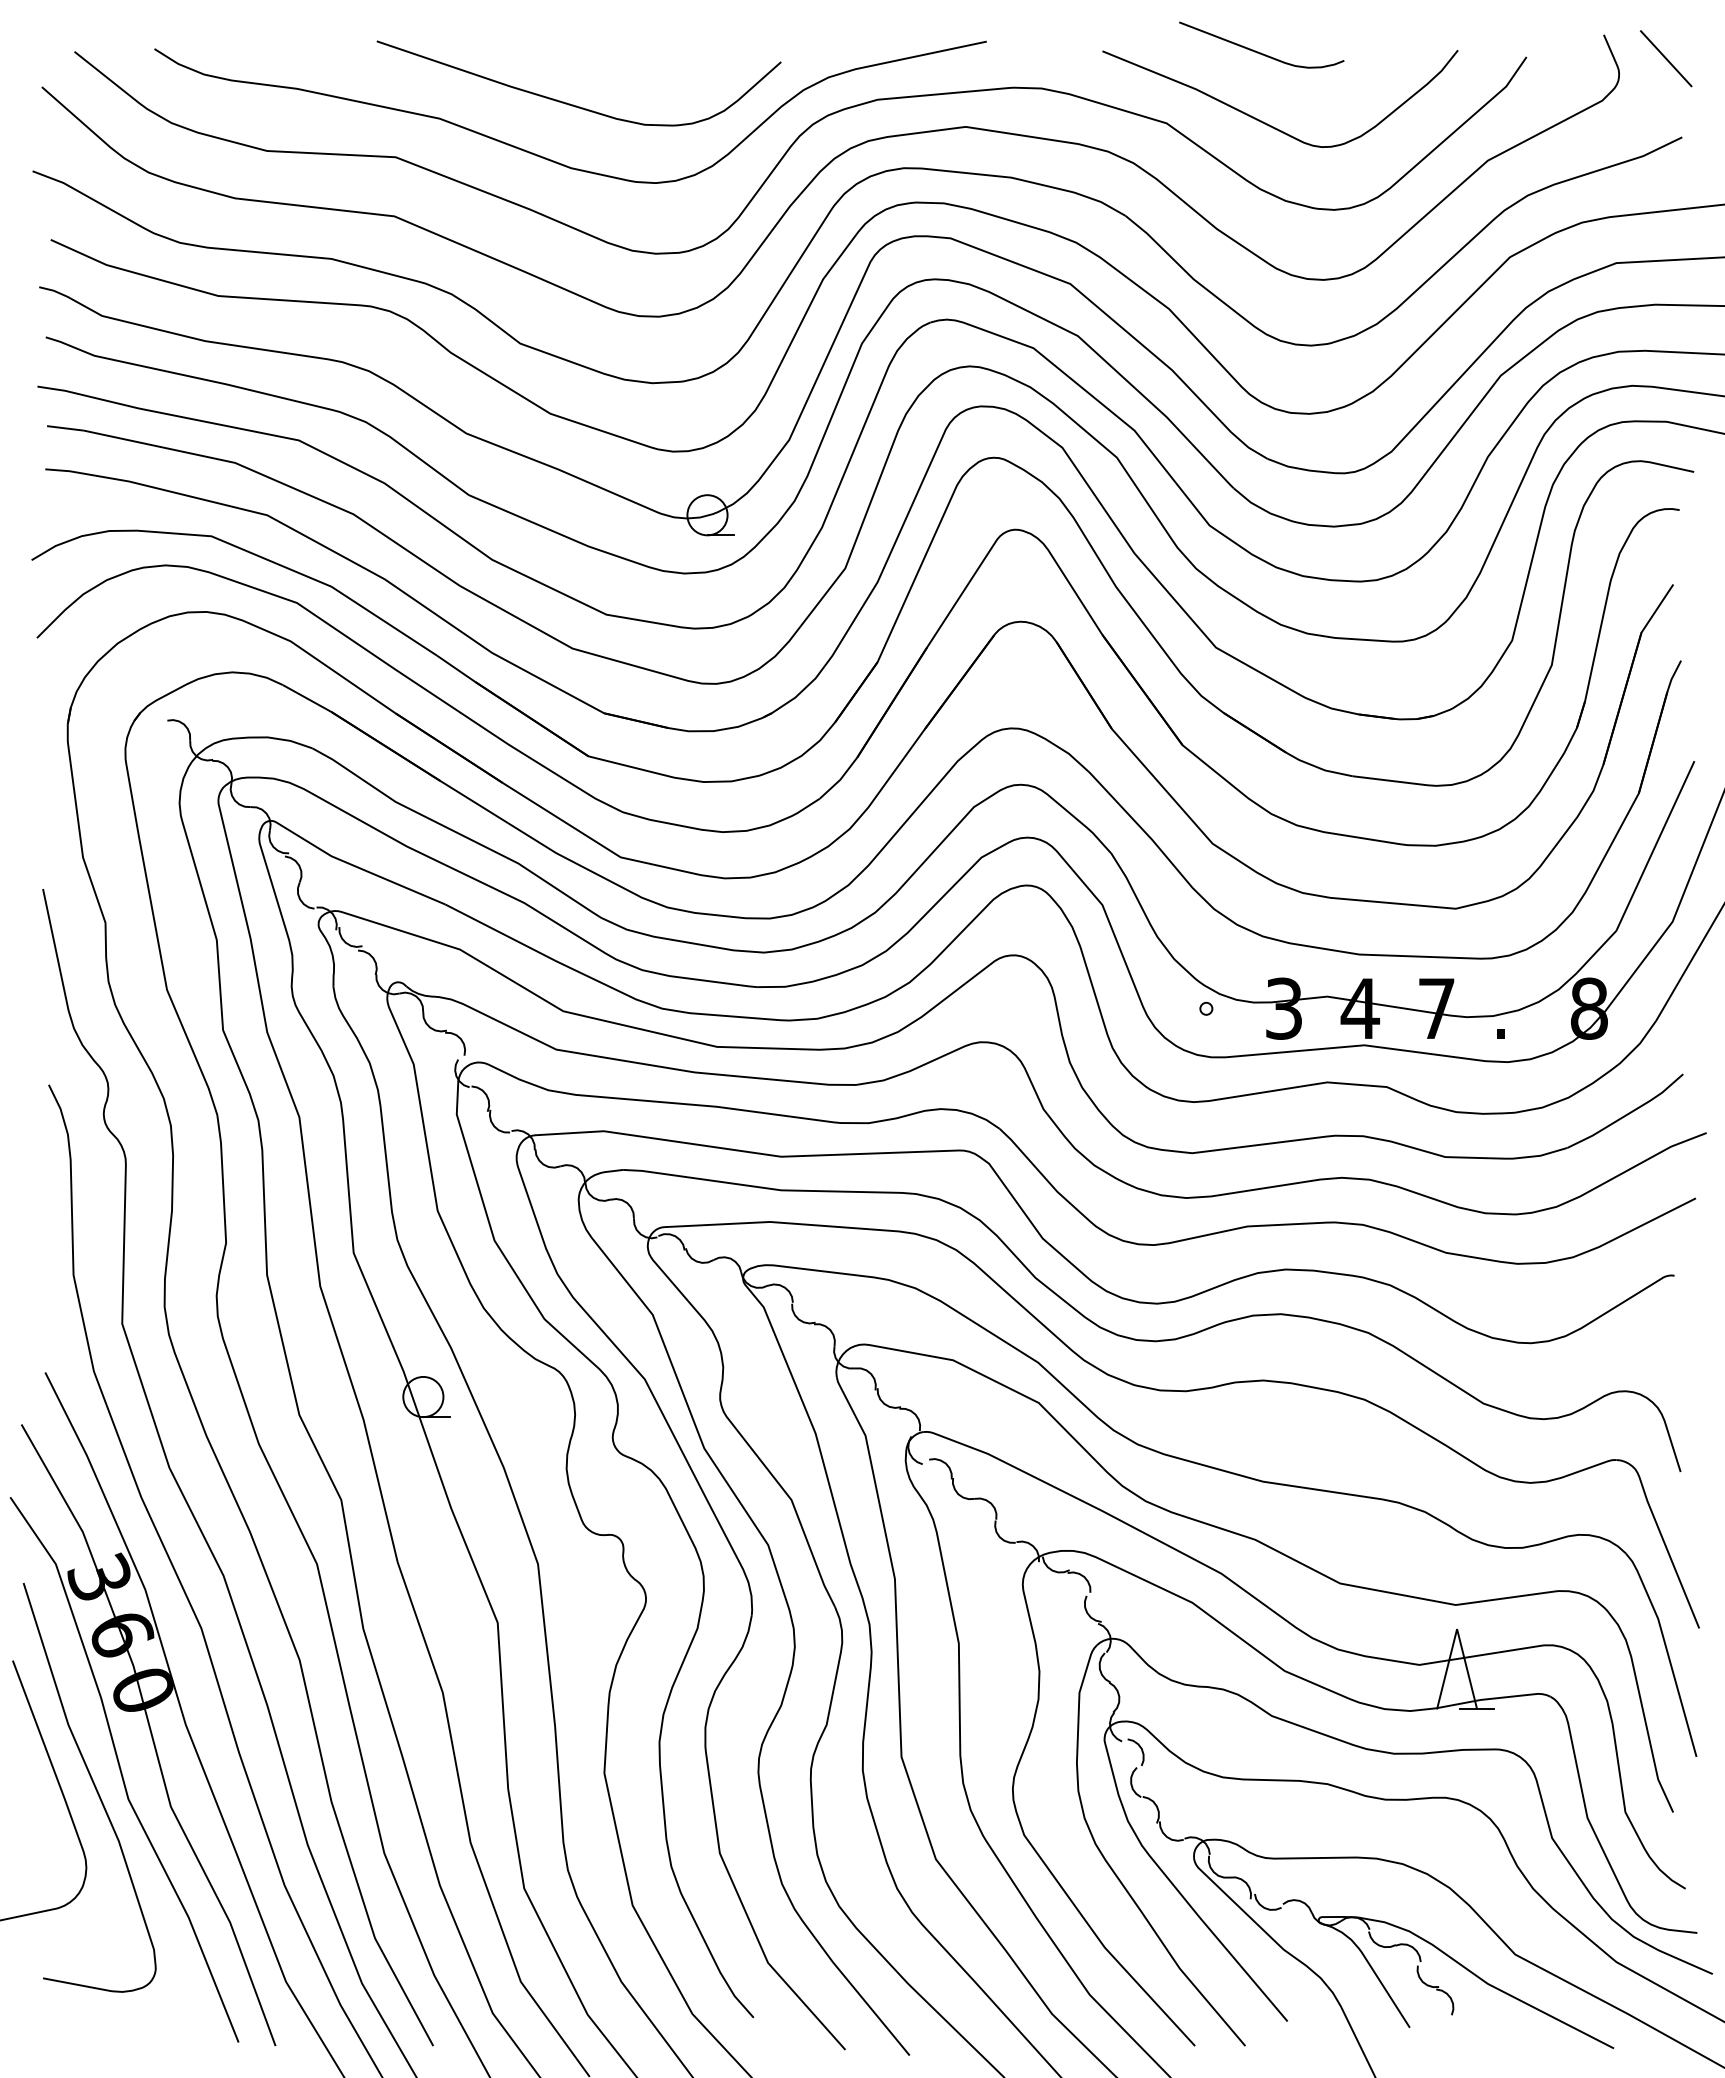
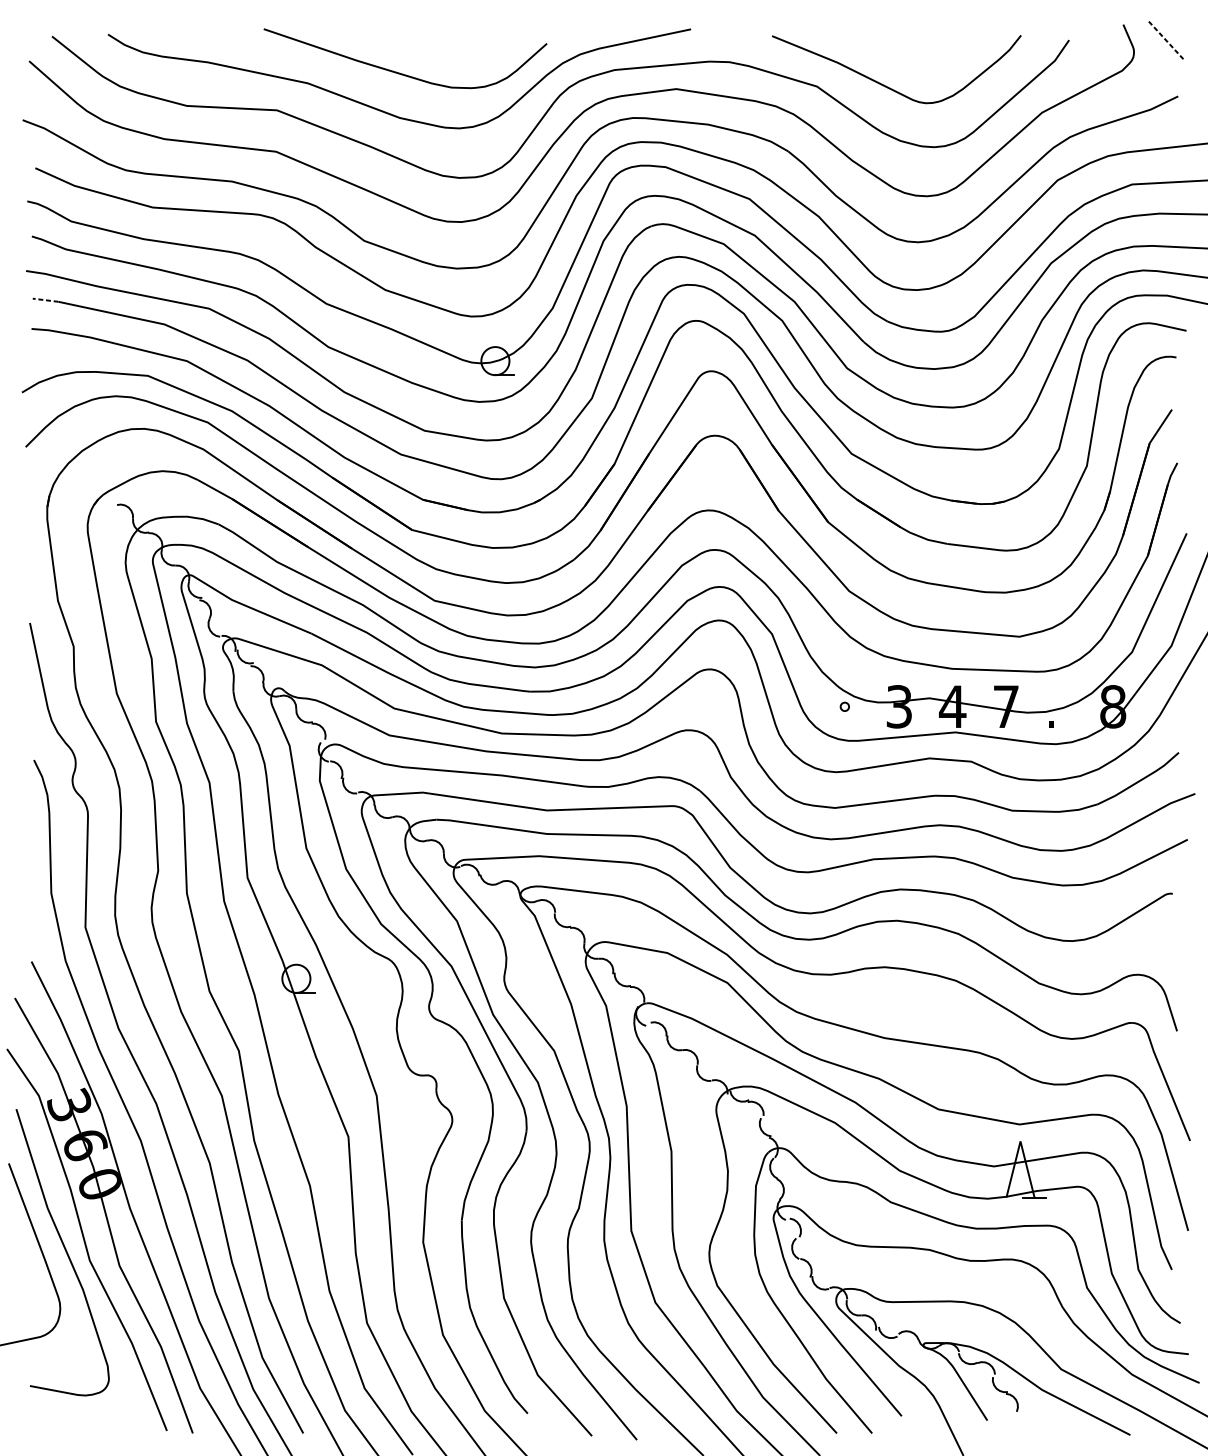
curve: (1258, 51) -> (881, 36), removed
line: (1666, 59) -> (1167, 41), solid -> dashed
line: (65, 428) -> (45, 300), solid -> dashed

